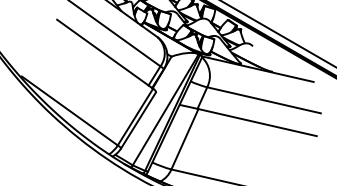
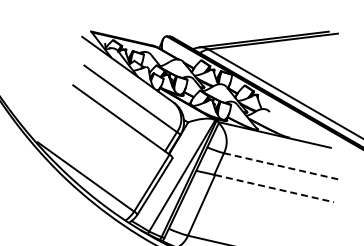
line: (264, 100) -> (281, 166), solid -> dashed
line: (257, 122) -> (274, 188), solid -> dashed

